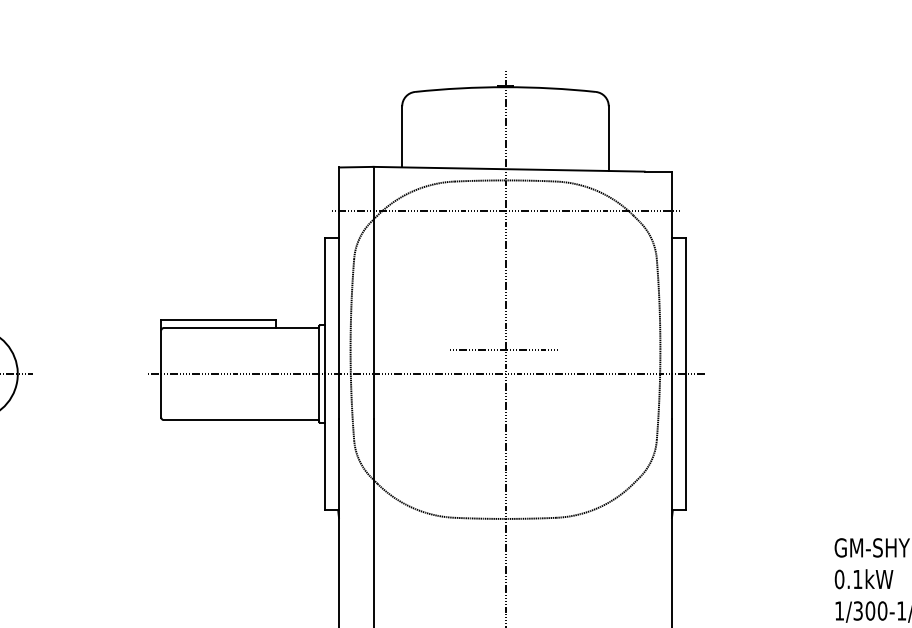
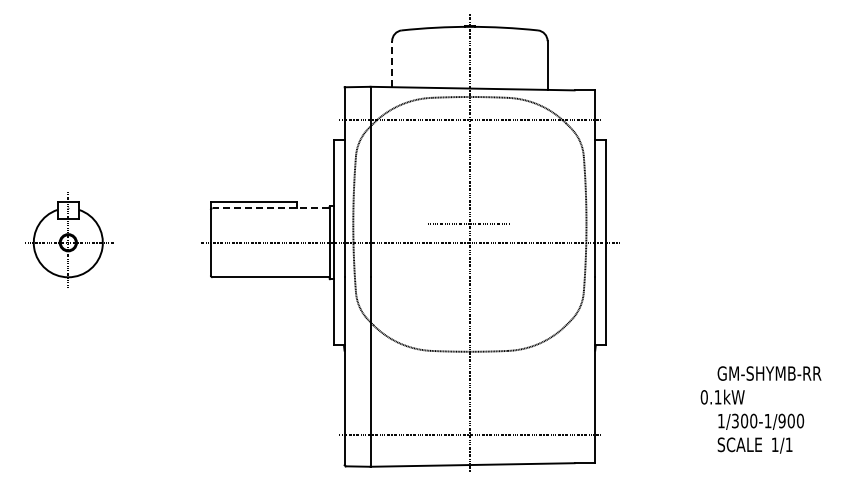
line: (402, 135) -> (392, 63), solid -> dashed
line: (240, 328) -> (270, 208), solid -> dashed
text: (863, 578) -> (722, 396), moved

